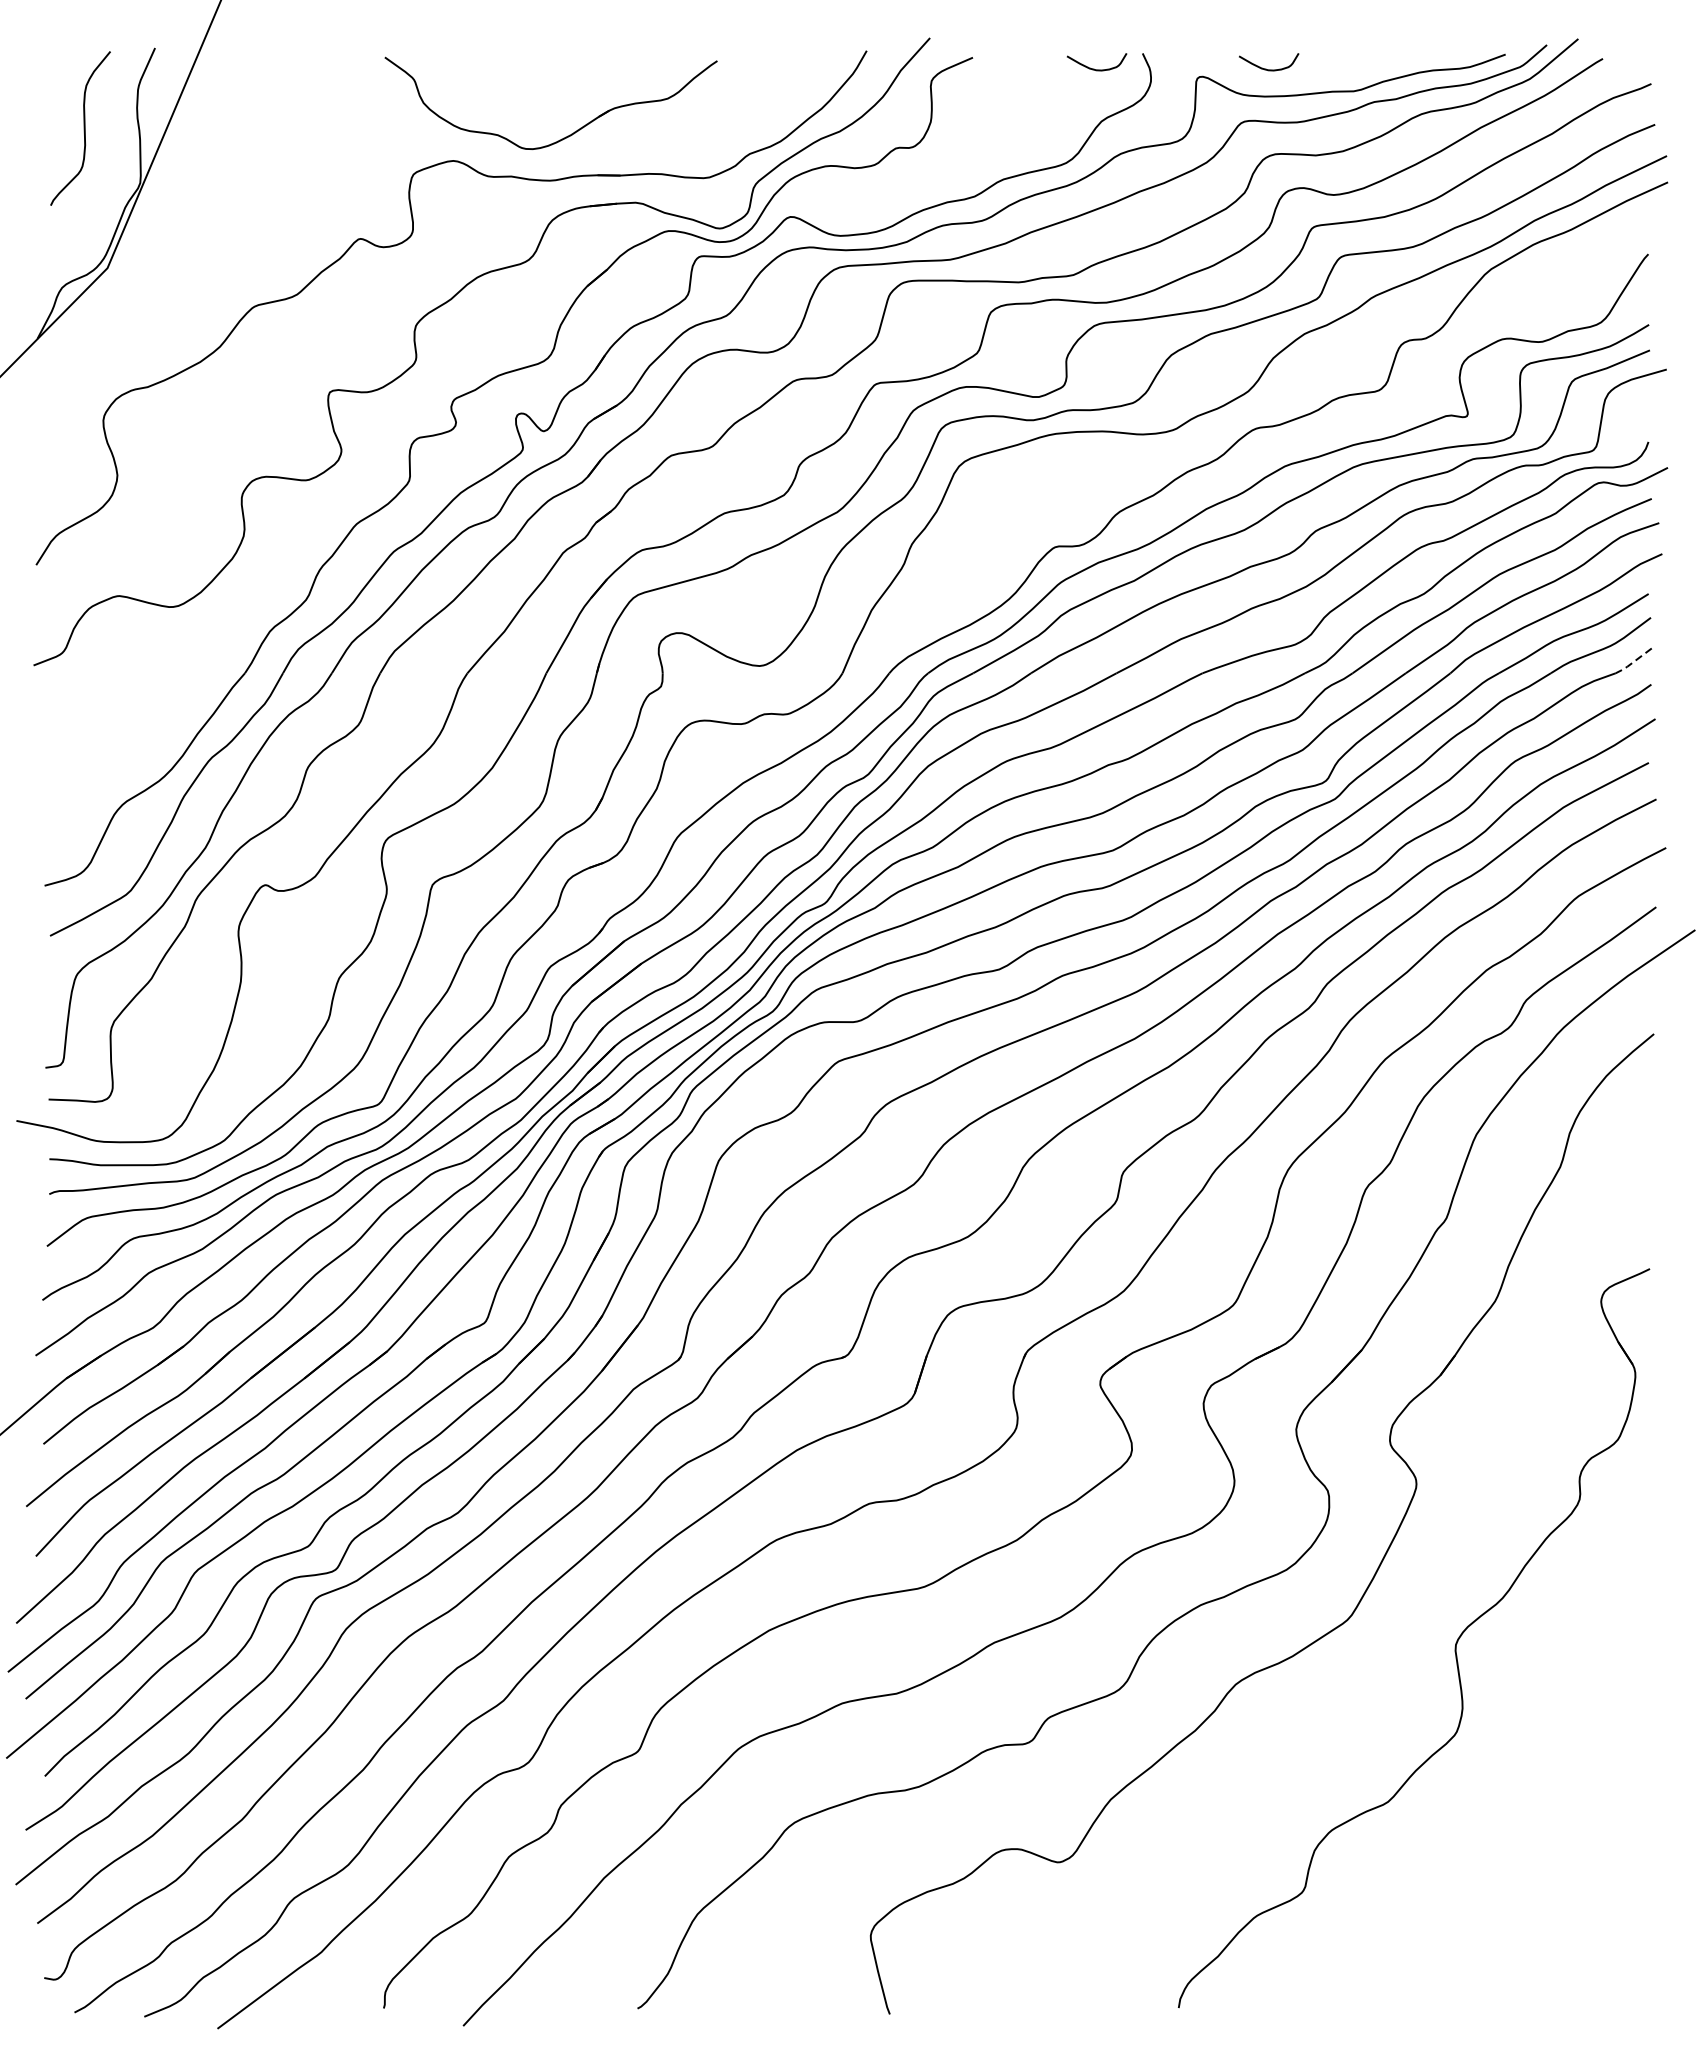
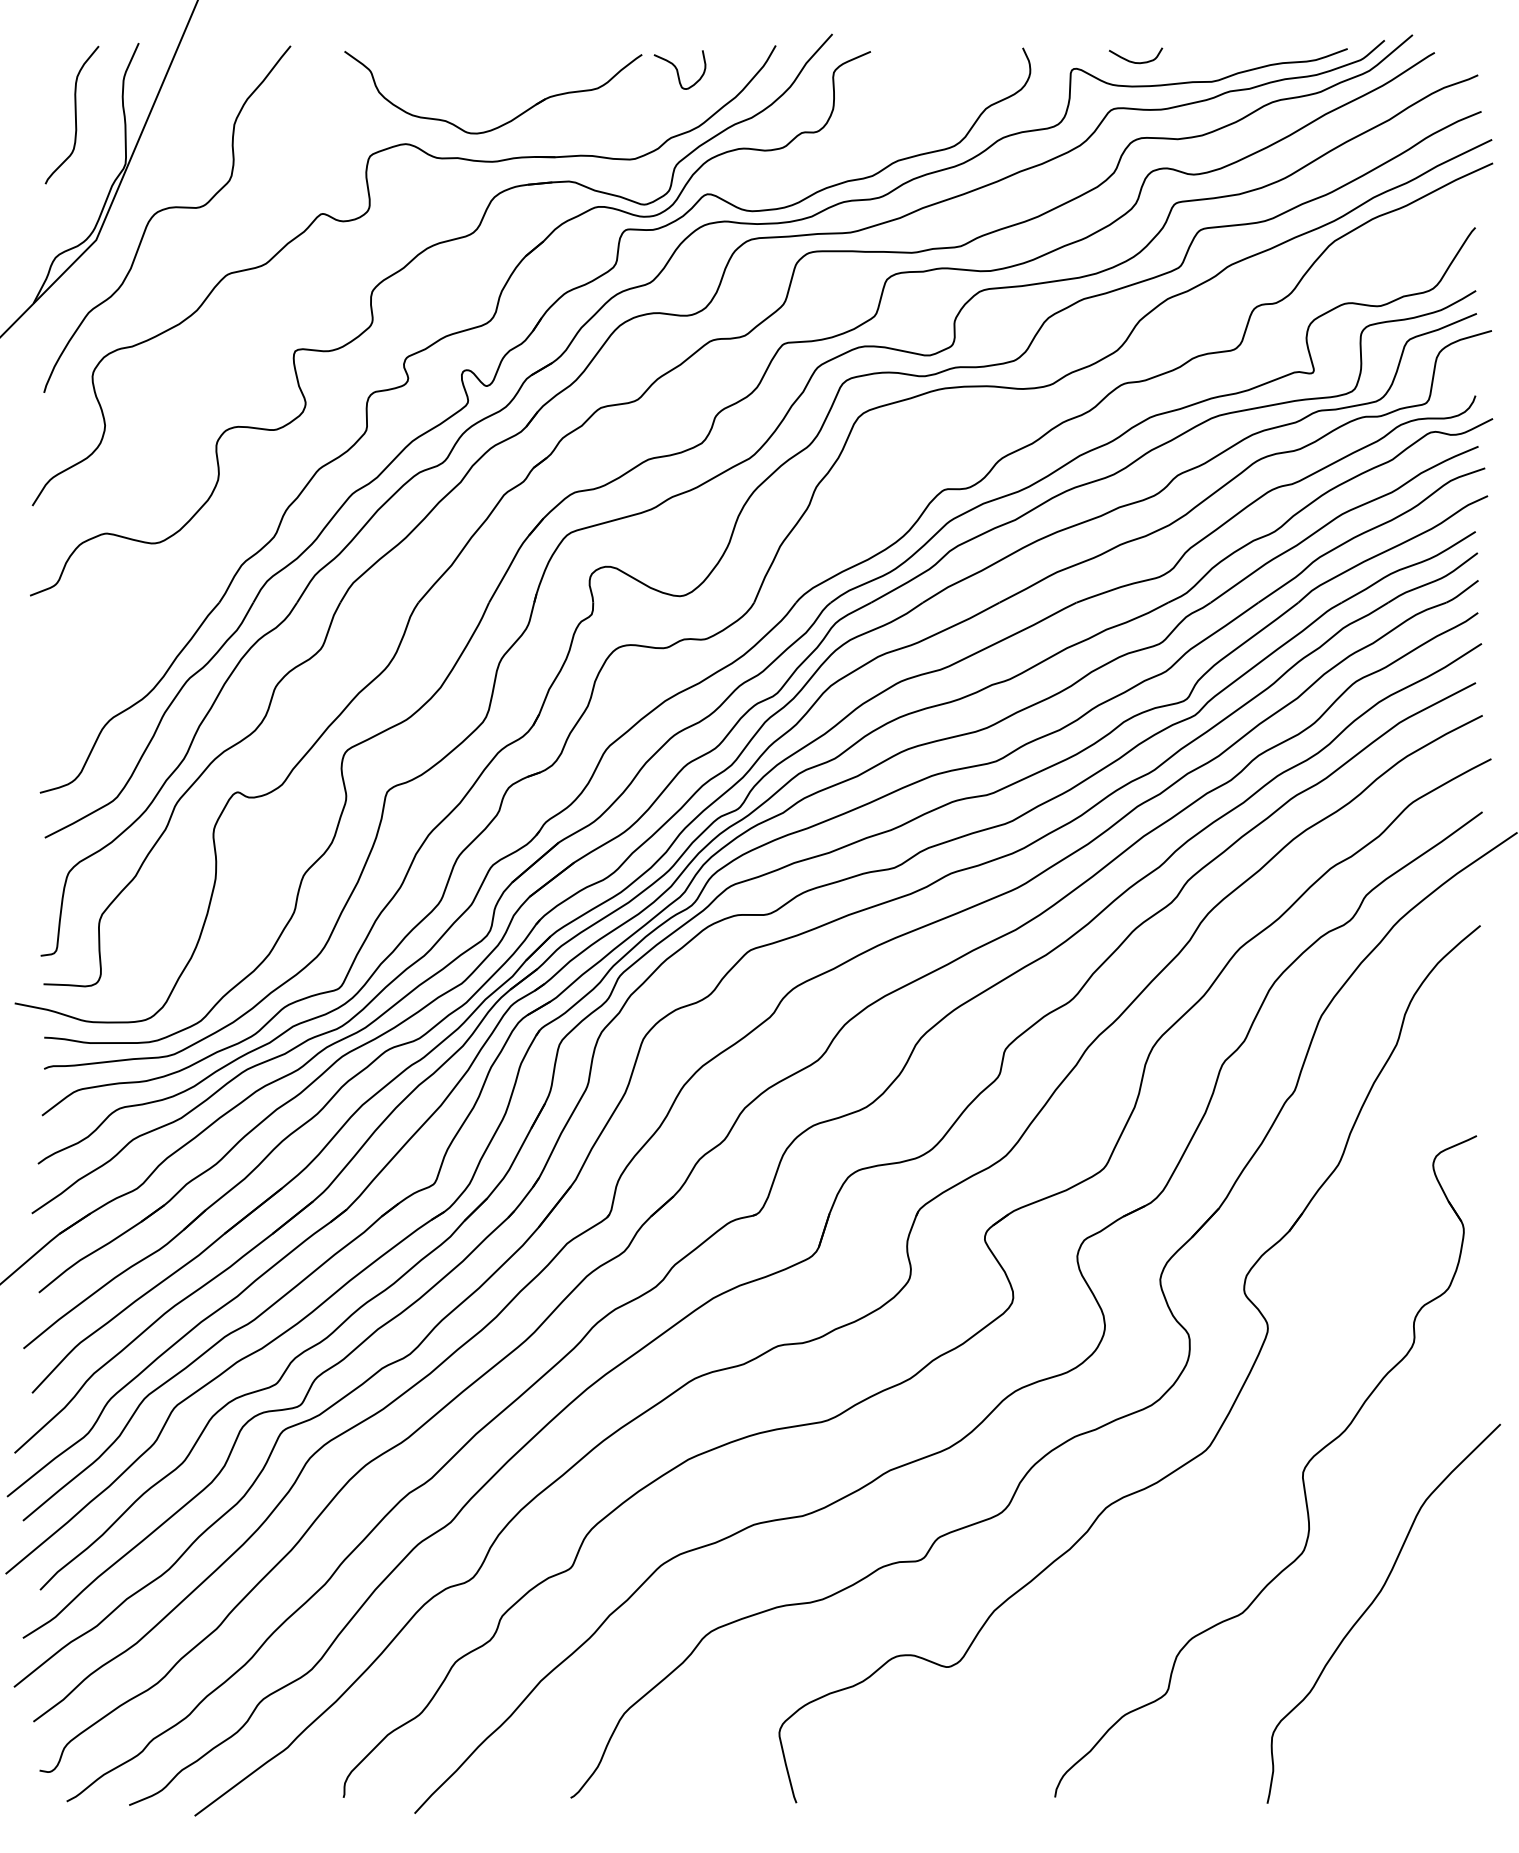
curve: (1095, 68) -> (980, 61), removed
curve: (758, 78) -> (678, 70), added
curve: (183, 235) -> (164, 210), added
line: (1632, 662) -> (1461, 593), dashed -> solid
curve: (1533, 1792) -> (1372, 1604), added

